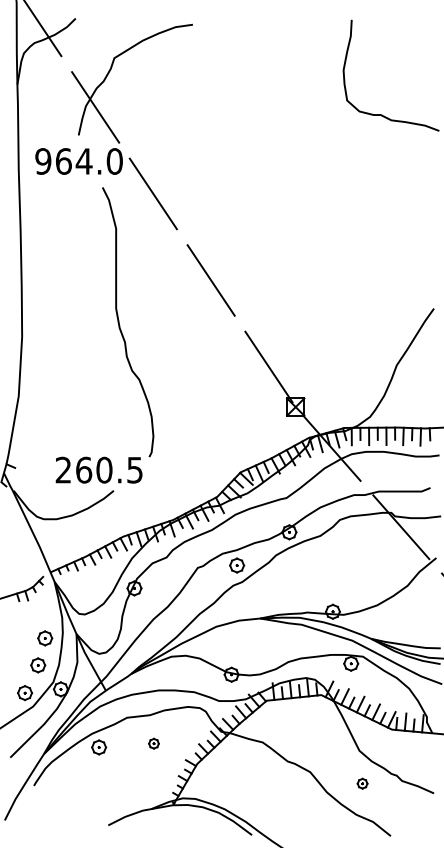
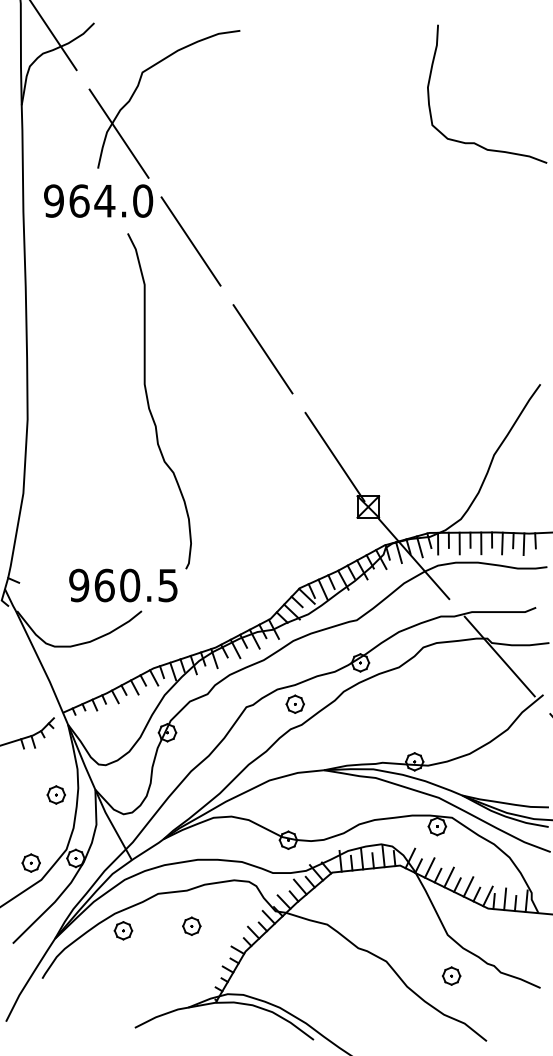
text: (63, 469) -> (79, 584), 260.5 -> 960.5
part: (38, 665) -> (47, 828), removed
part: (153, 743) -> (191, 925), size x1.43
part: (362, 783) -> (451, 975), size x1.43

